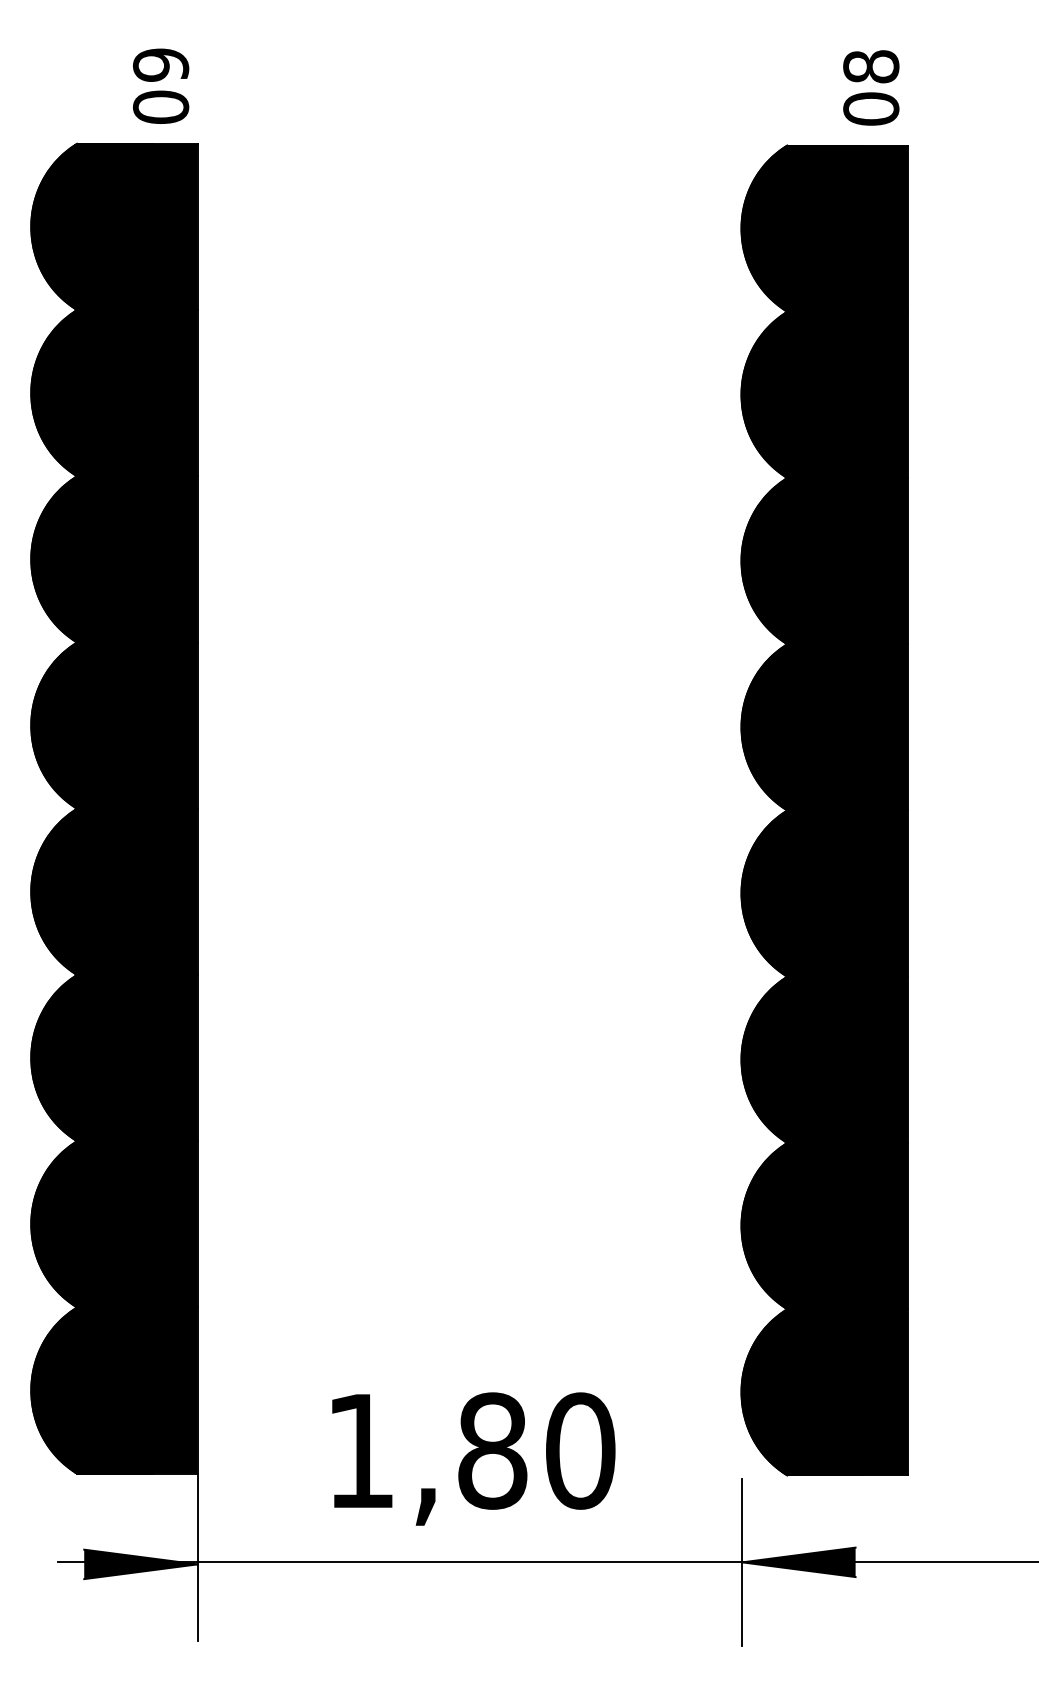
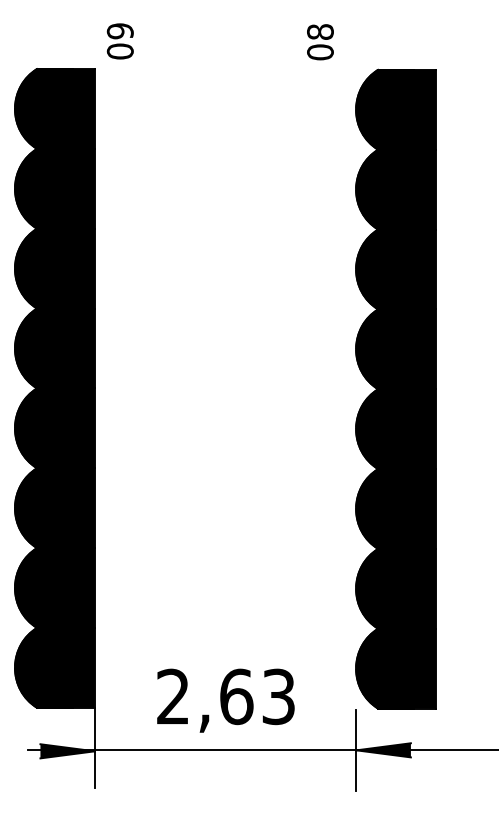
text: (159, 86) -> (119, 41), moved
text: (871, 88) -> (320, 42), moved
text: (471, 1450) -> (226, 696), 1,80 -> 2,63

